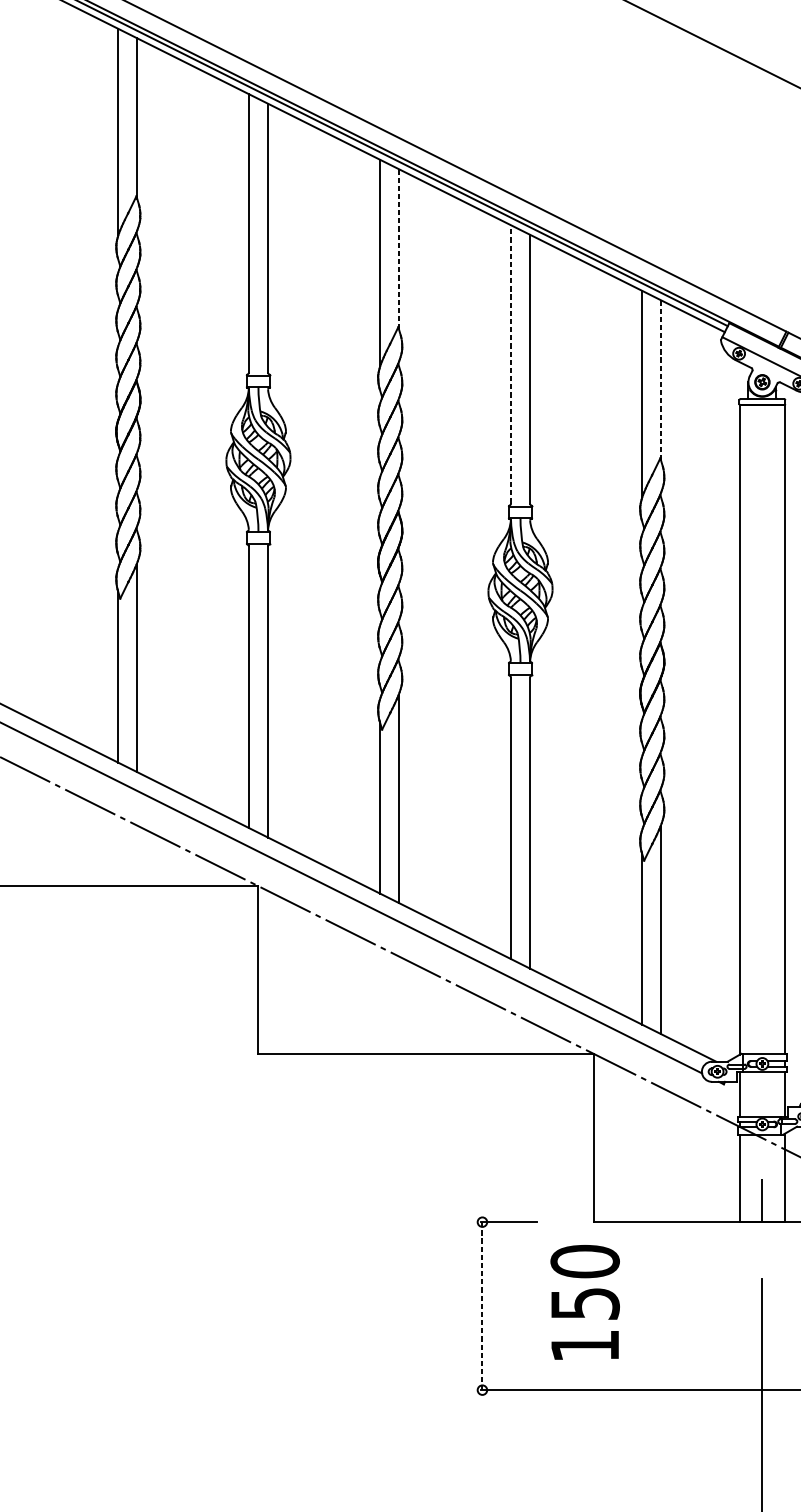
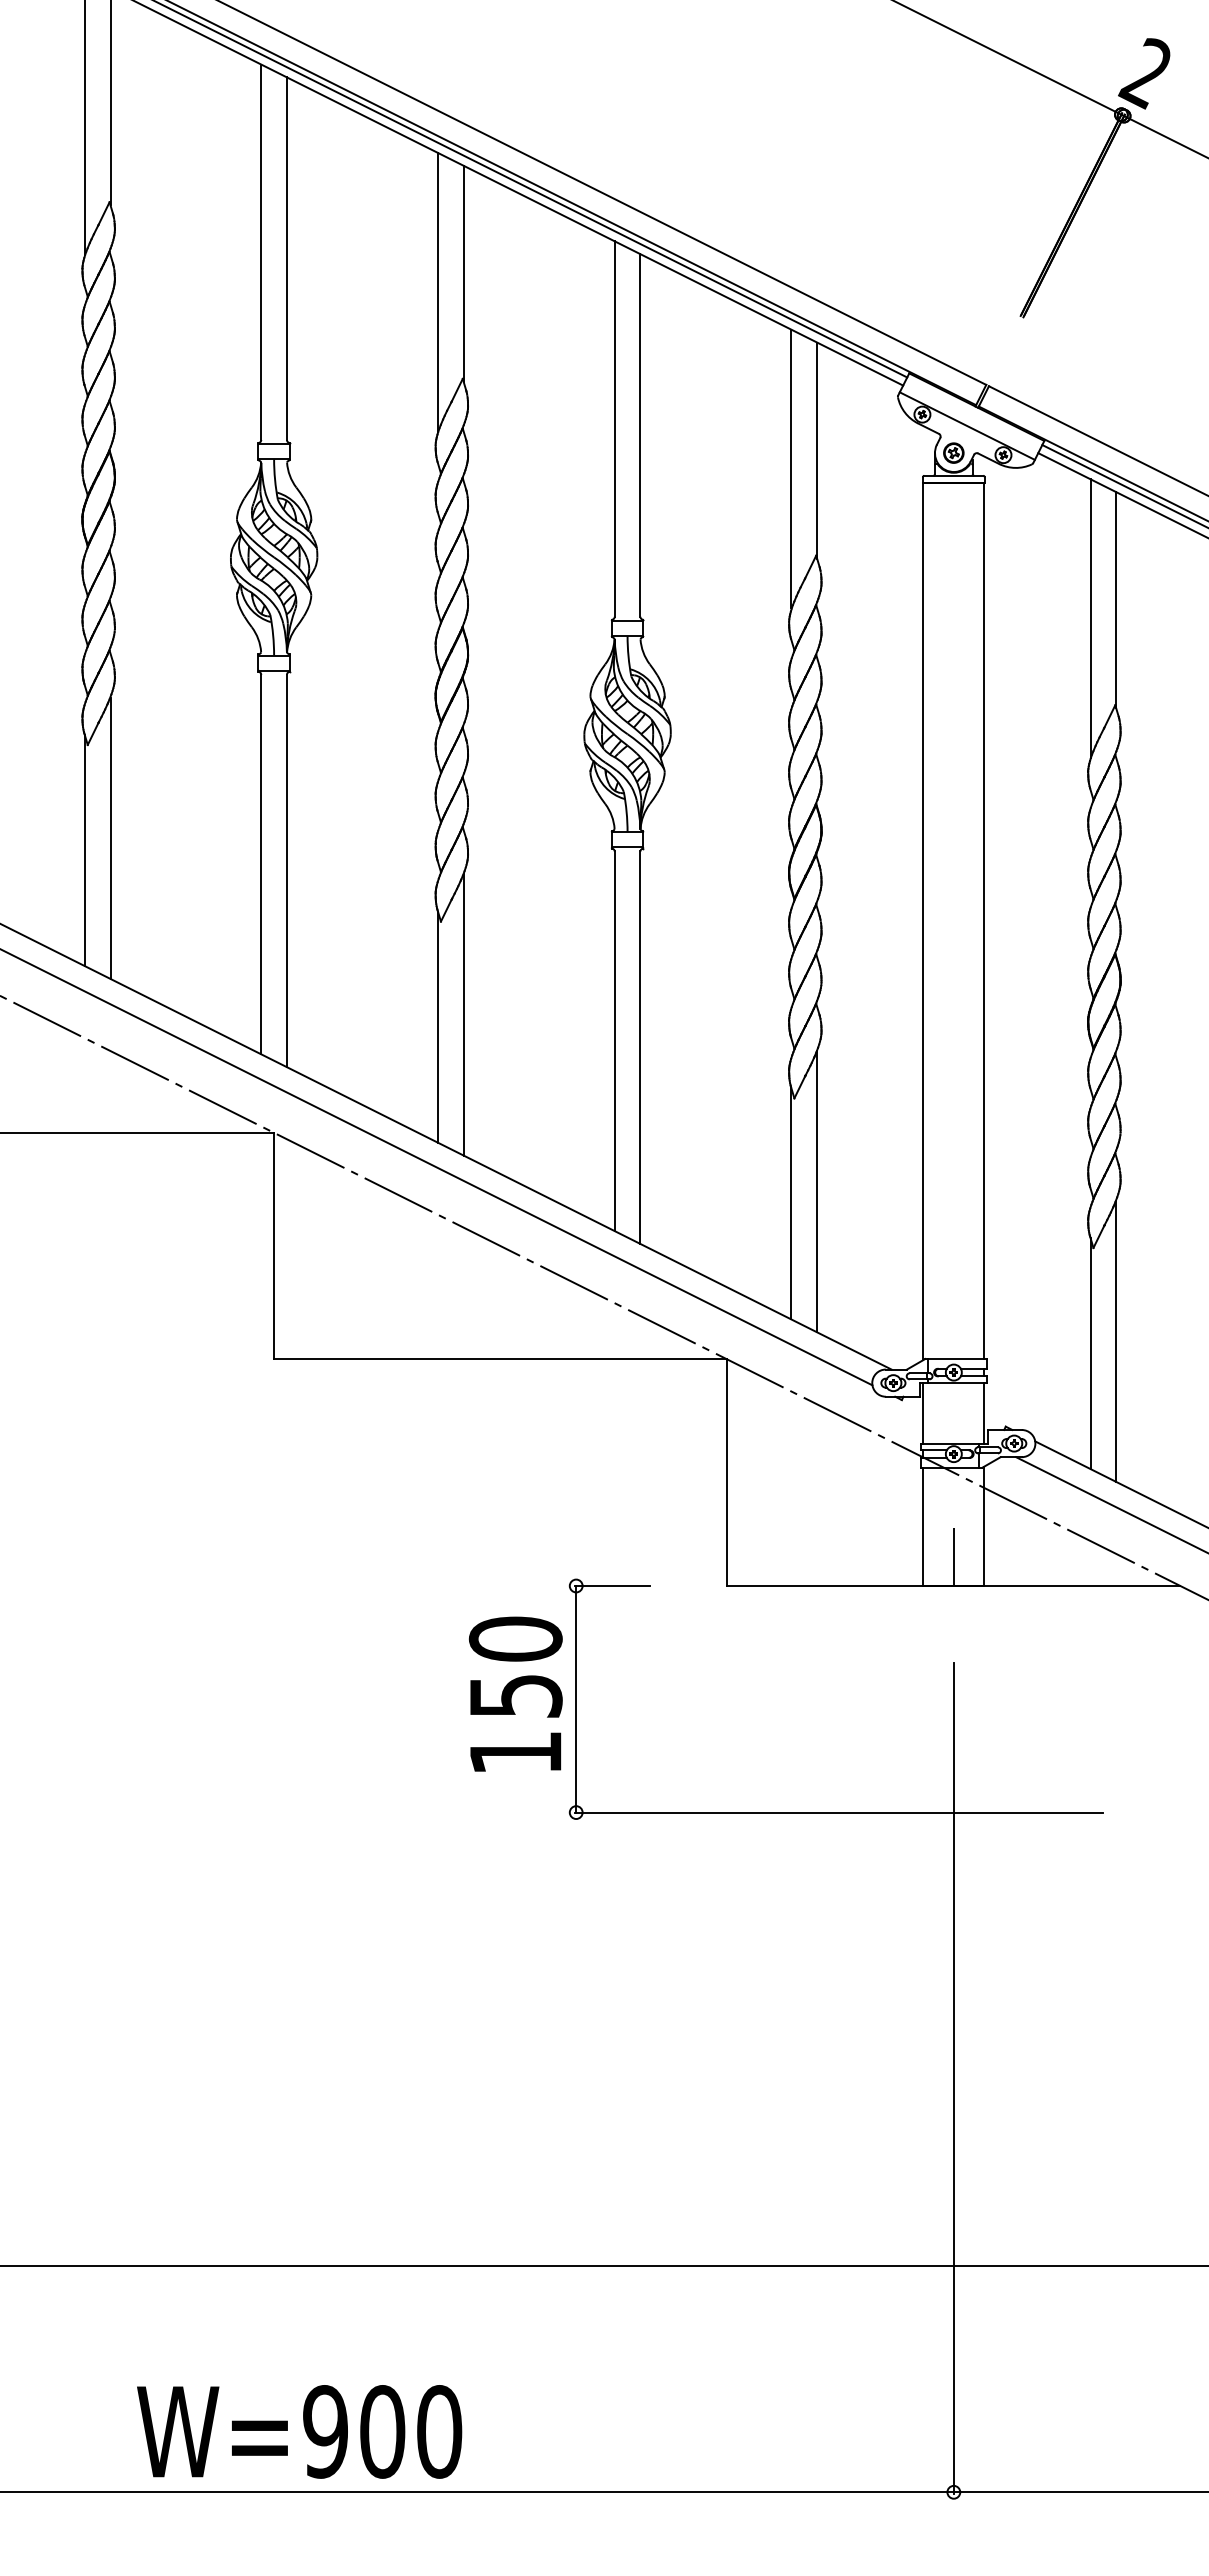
line: (398, 249) -> (463, 273), dashed -> solid
line: (510, 364) -> (614, 429), dashed -> solid
line: (661, 380) -> (817, 450), dashed -> solid
text: (584, 1301) -> (515, 1693), moved
line: (482, 1306) -> (576, 1699), dashed -> solid

